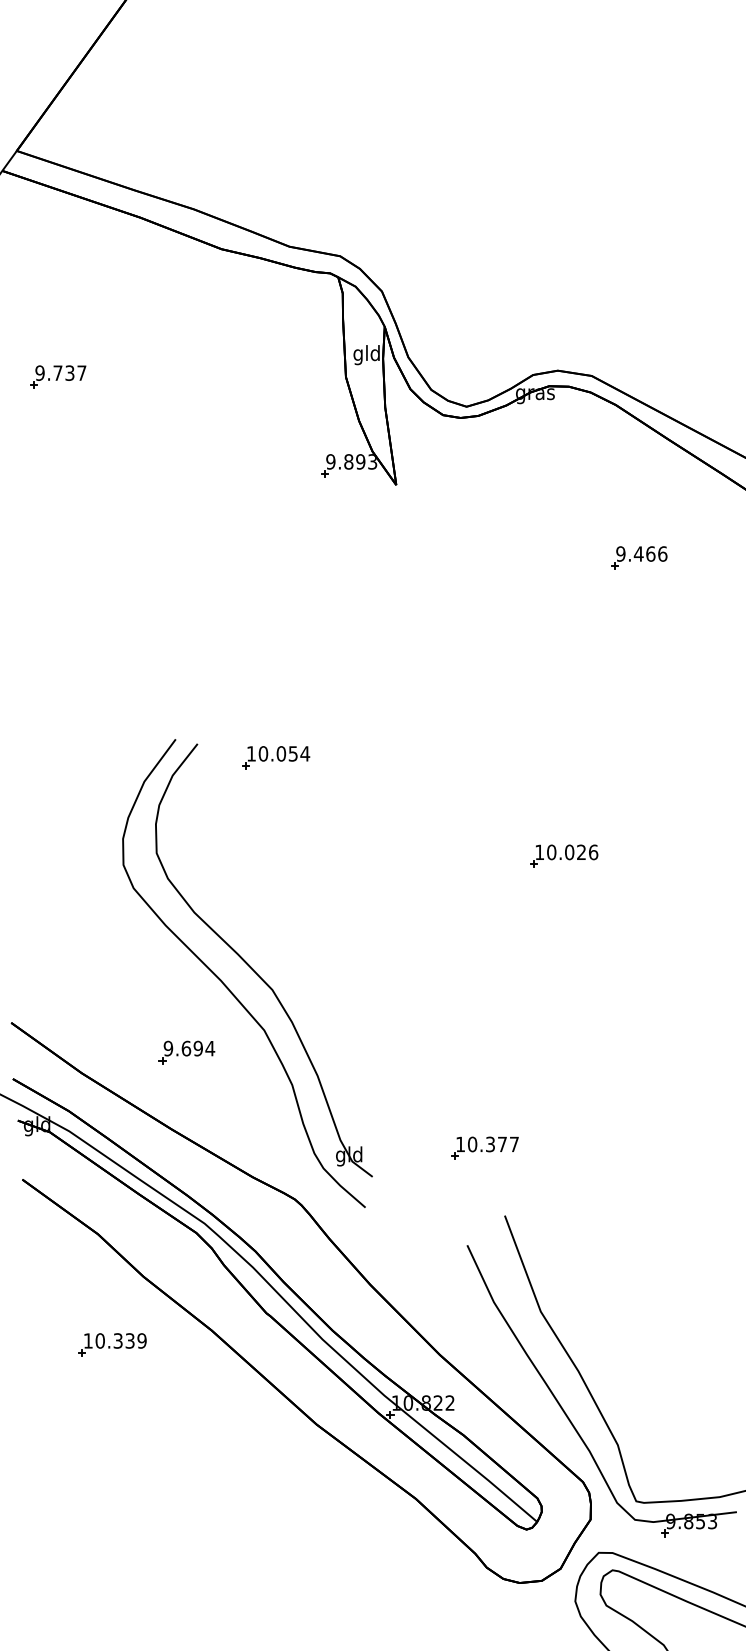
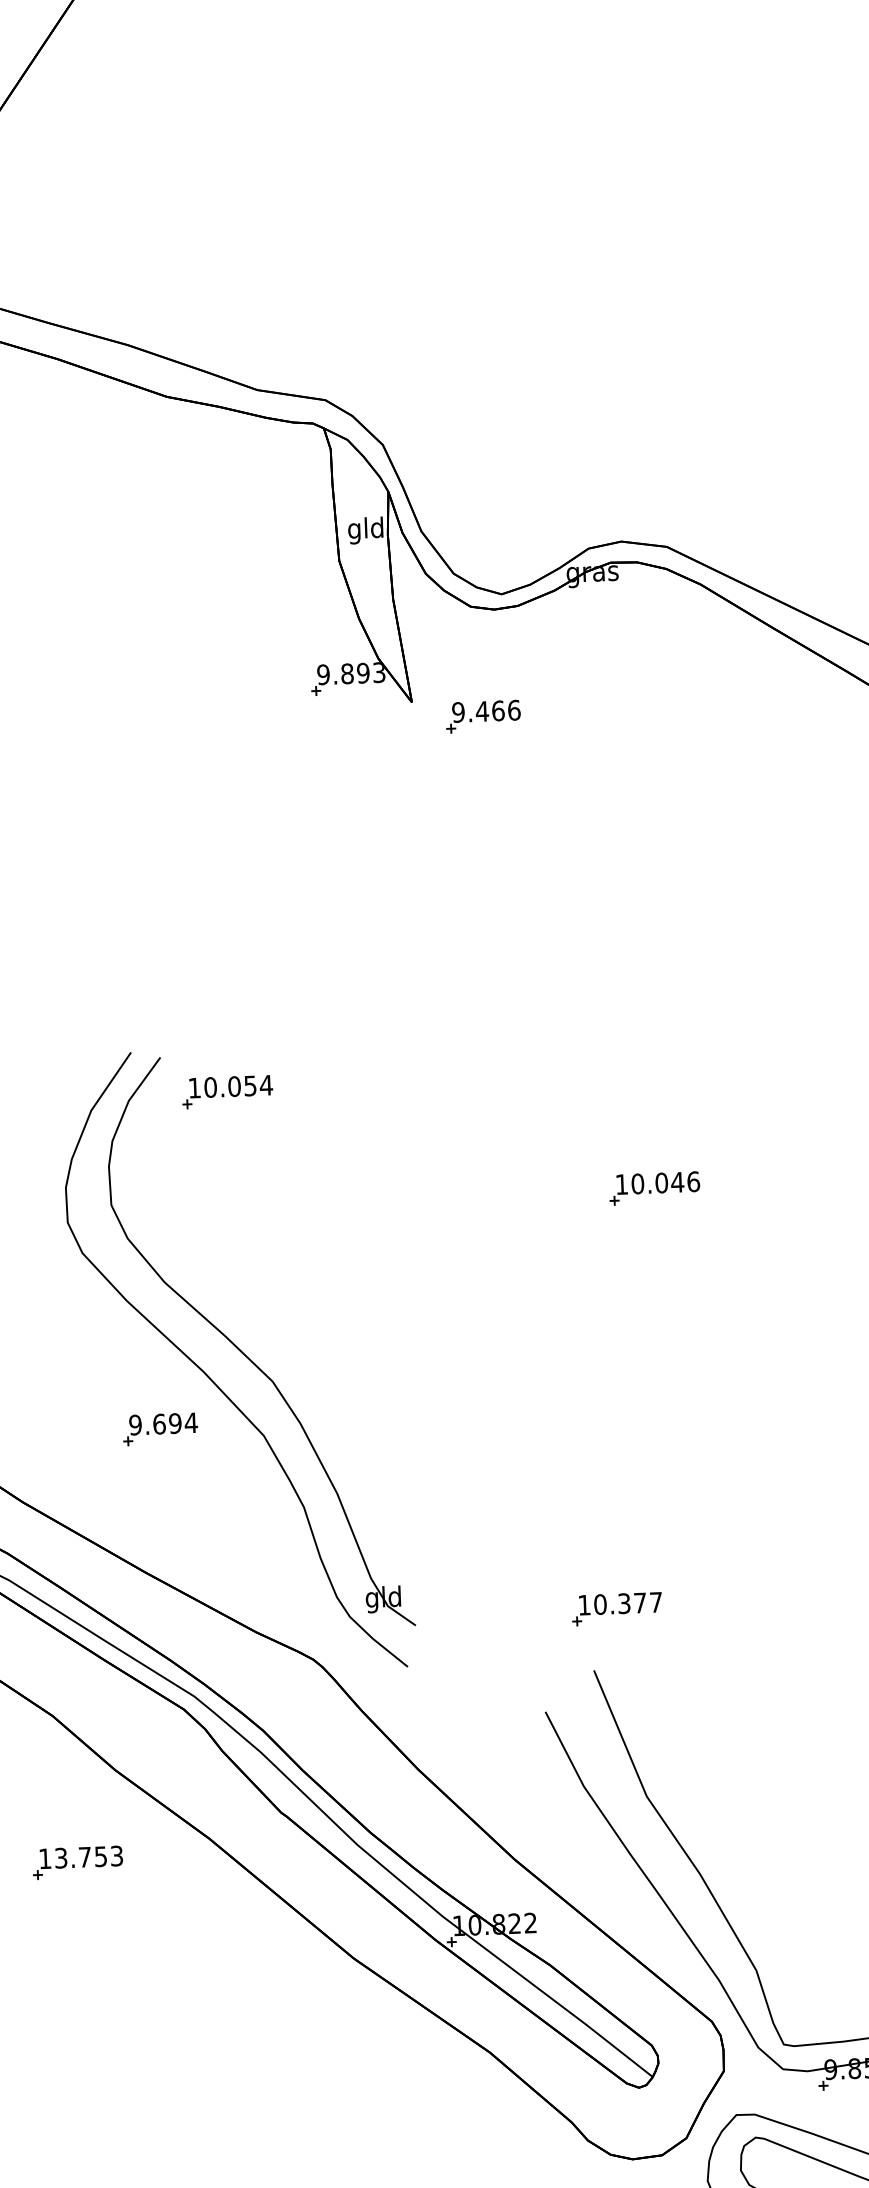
part: (639, 557) -> (483, 716), moved
part: (276, 757) -> (228, 1091), moved
text: (581, 851) -> (677, 1181), 10.026 -> 10.046
part: (186, 1052) -> (159, 1429), moved
part: (484, 1147) -> (616, 1608), moved
text: (120, 1340) -> (88, 1856), 10.339 -> 13.753

